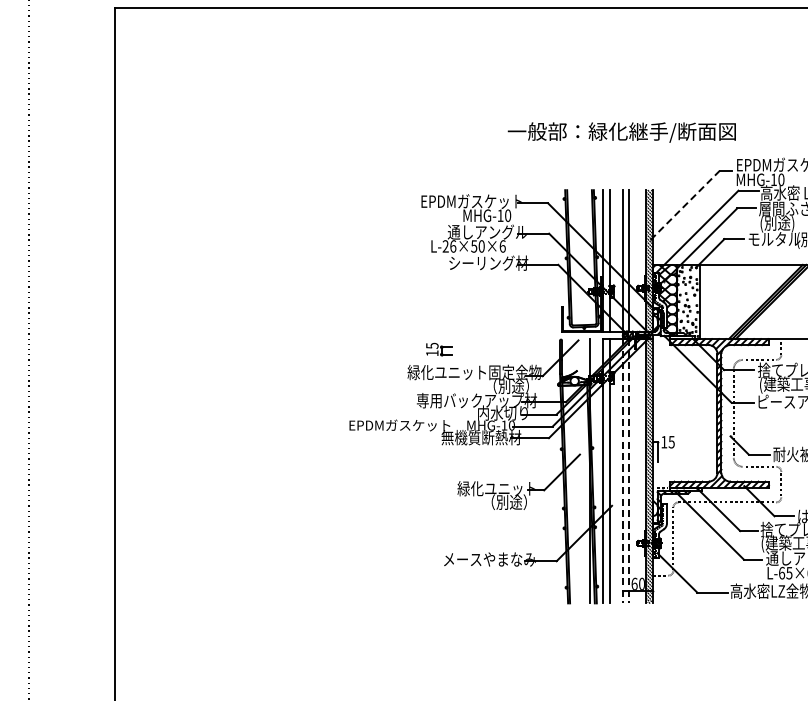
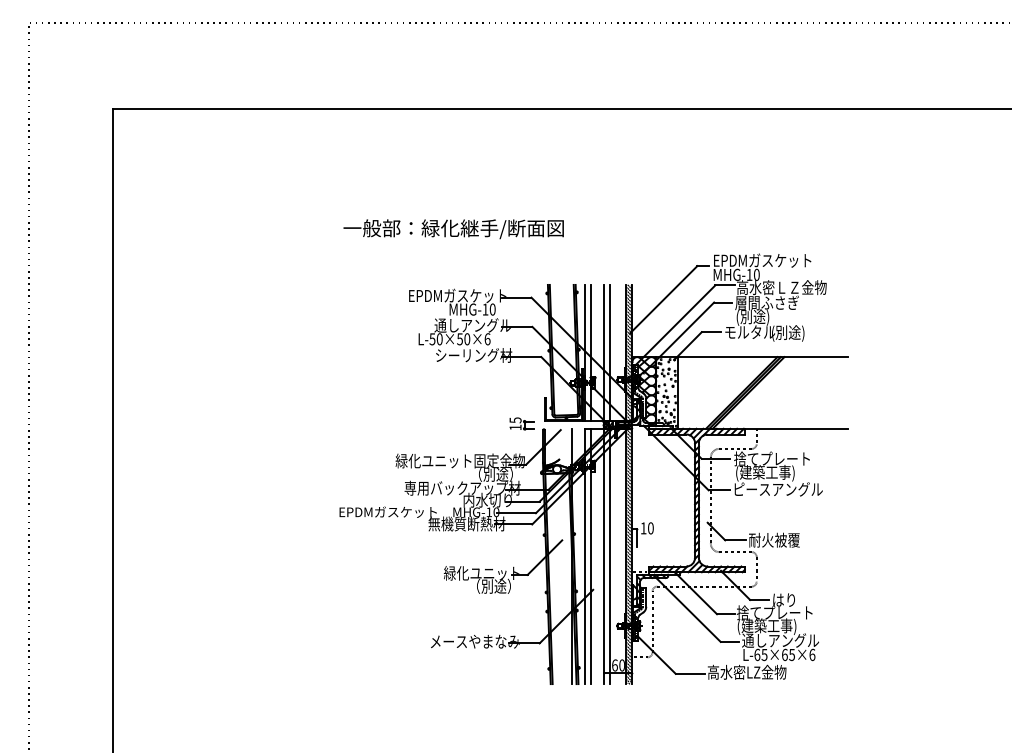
text: (621, 132) -> (453, 229), moved
line: (685, 205) -> (664, 299), dashed -> solid
text: (448, 246) -> (435, 339), L-26×50×6 -> L-50×50×6
part: (438, 349) -> (521, 423), moved
text: (671, 442) -> (650, 528), 15 -> 10
line: (622, 471) -> (603, 556), dashed -> solid
line: (628, 471) -> (609, 556), dashed -> solid

